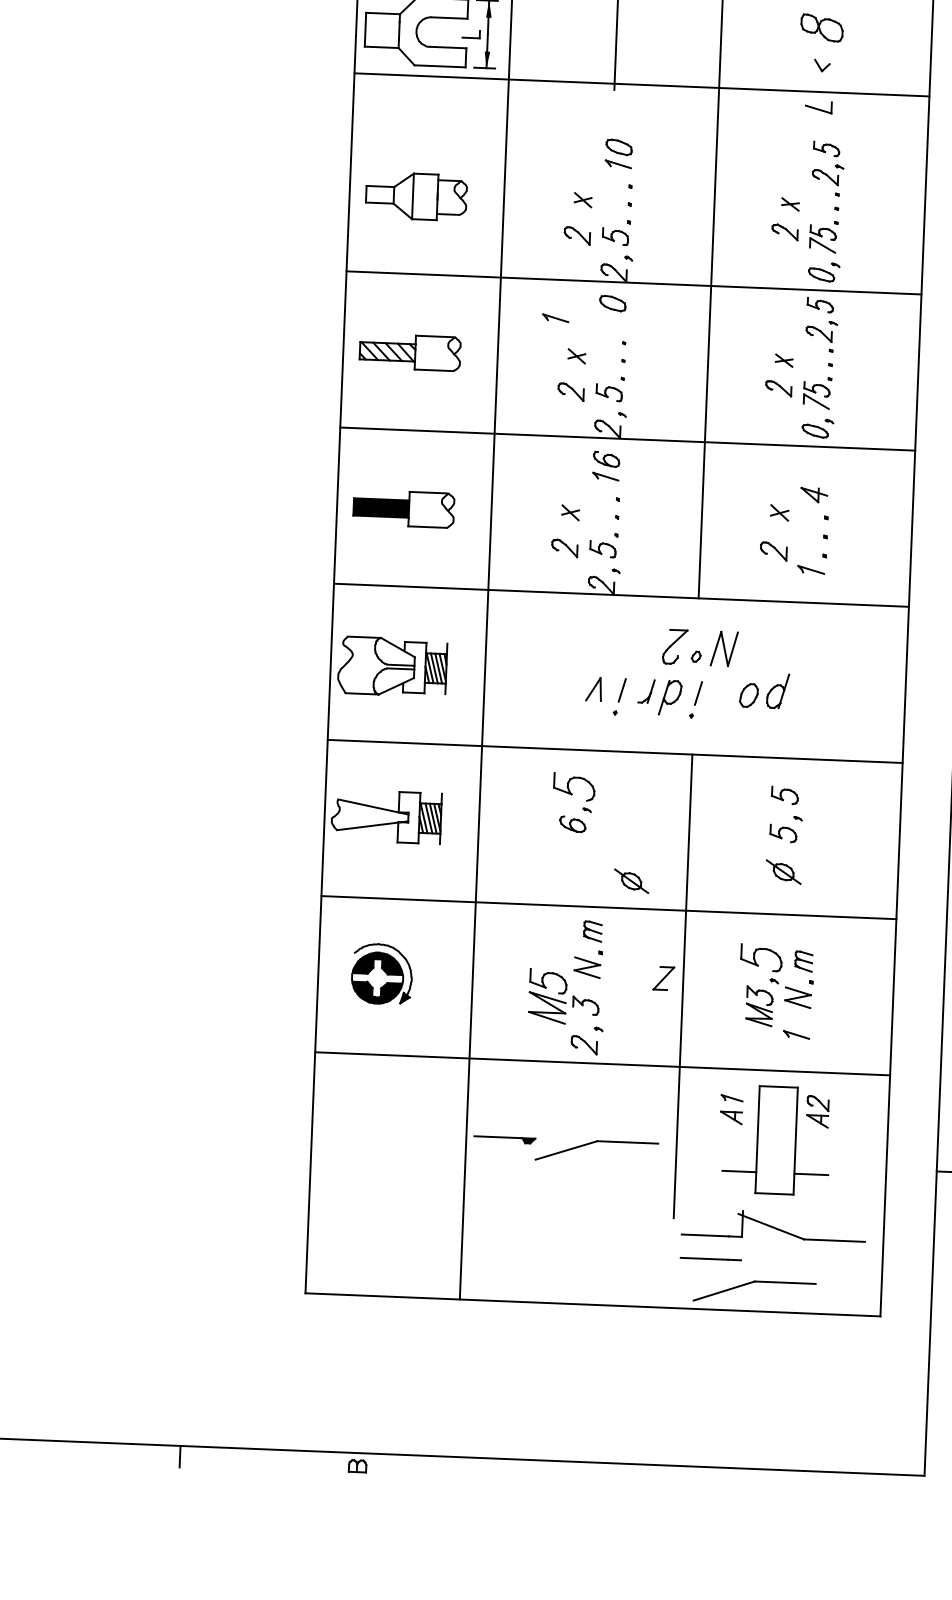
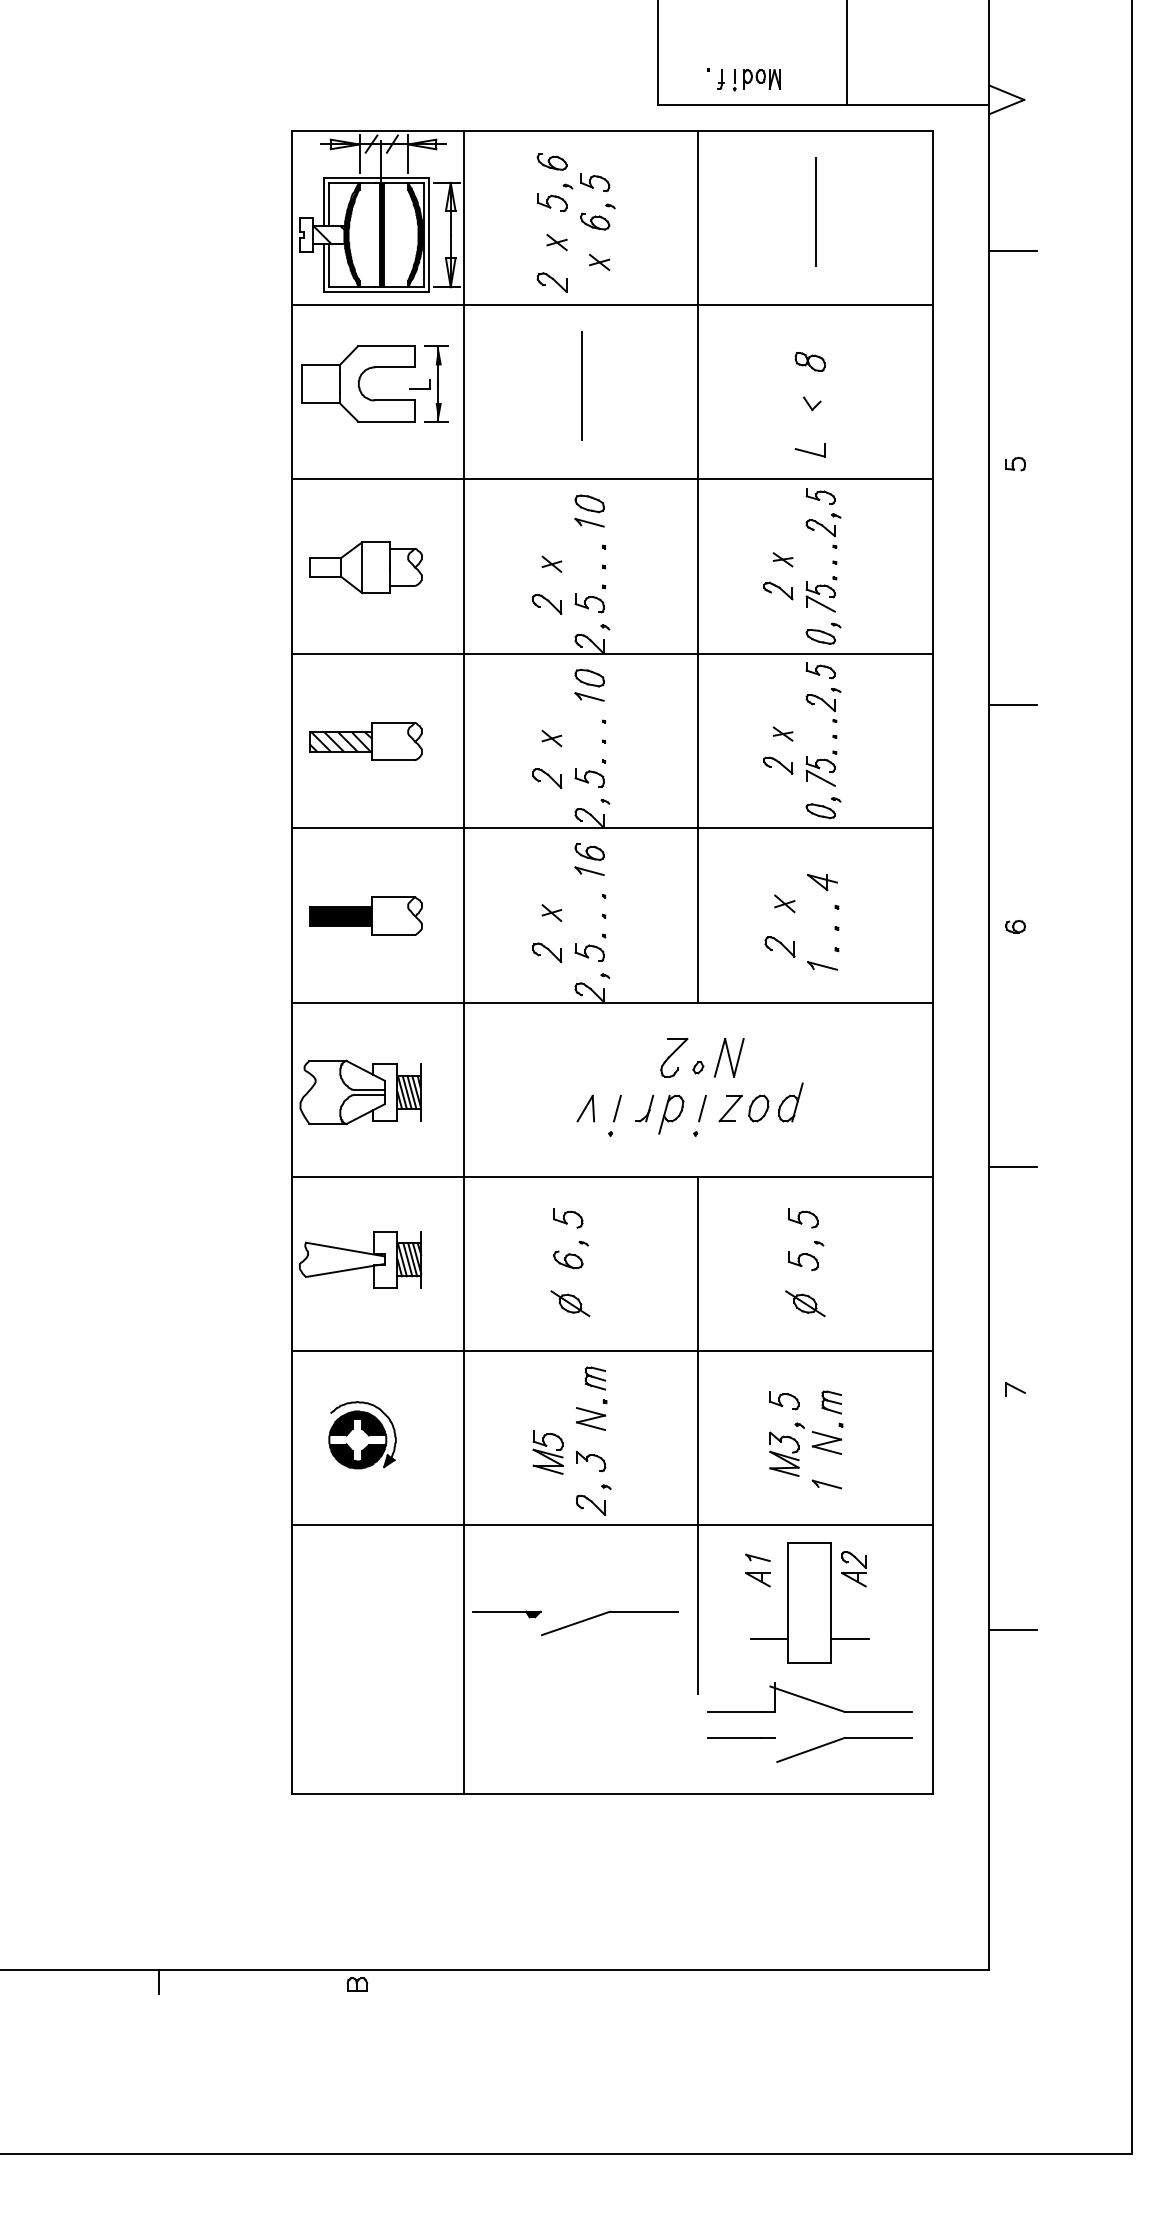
part: (821, 27) -> (809, 361), size x0.62
line: (642, 85) -> (612, 479), moved
part: (555, 317) -> (589, 696), moved
part: (574, 787) -> (568, 1218), size x0.62
part: (631, 881) -> (570, 1303), moved
part: (761, 958) -> (784, 1400), size x0.62
part: (663, 978) -> (730, 1108), moved
part: (547, 996) -> (547, 1452), size x0.71
part: (751, 1283) -> (840, 1740), moved

